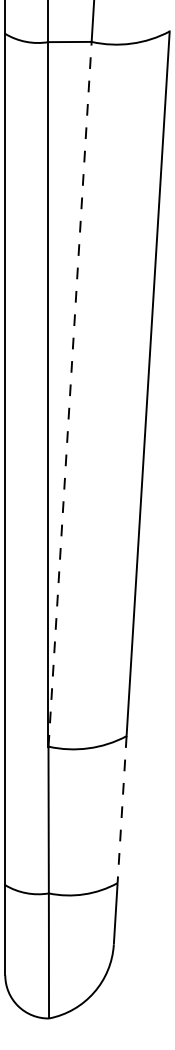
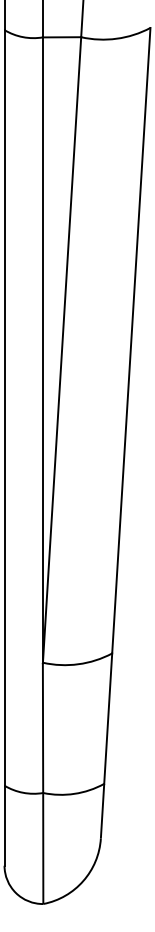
line: (70, 393) -> (62, 349), dashed -> solid
line: (122, 809) -> (108, 718), dashed -> solid

